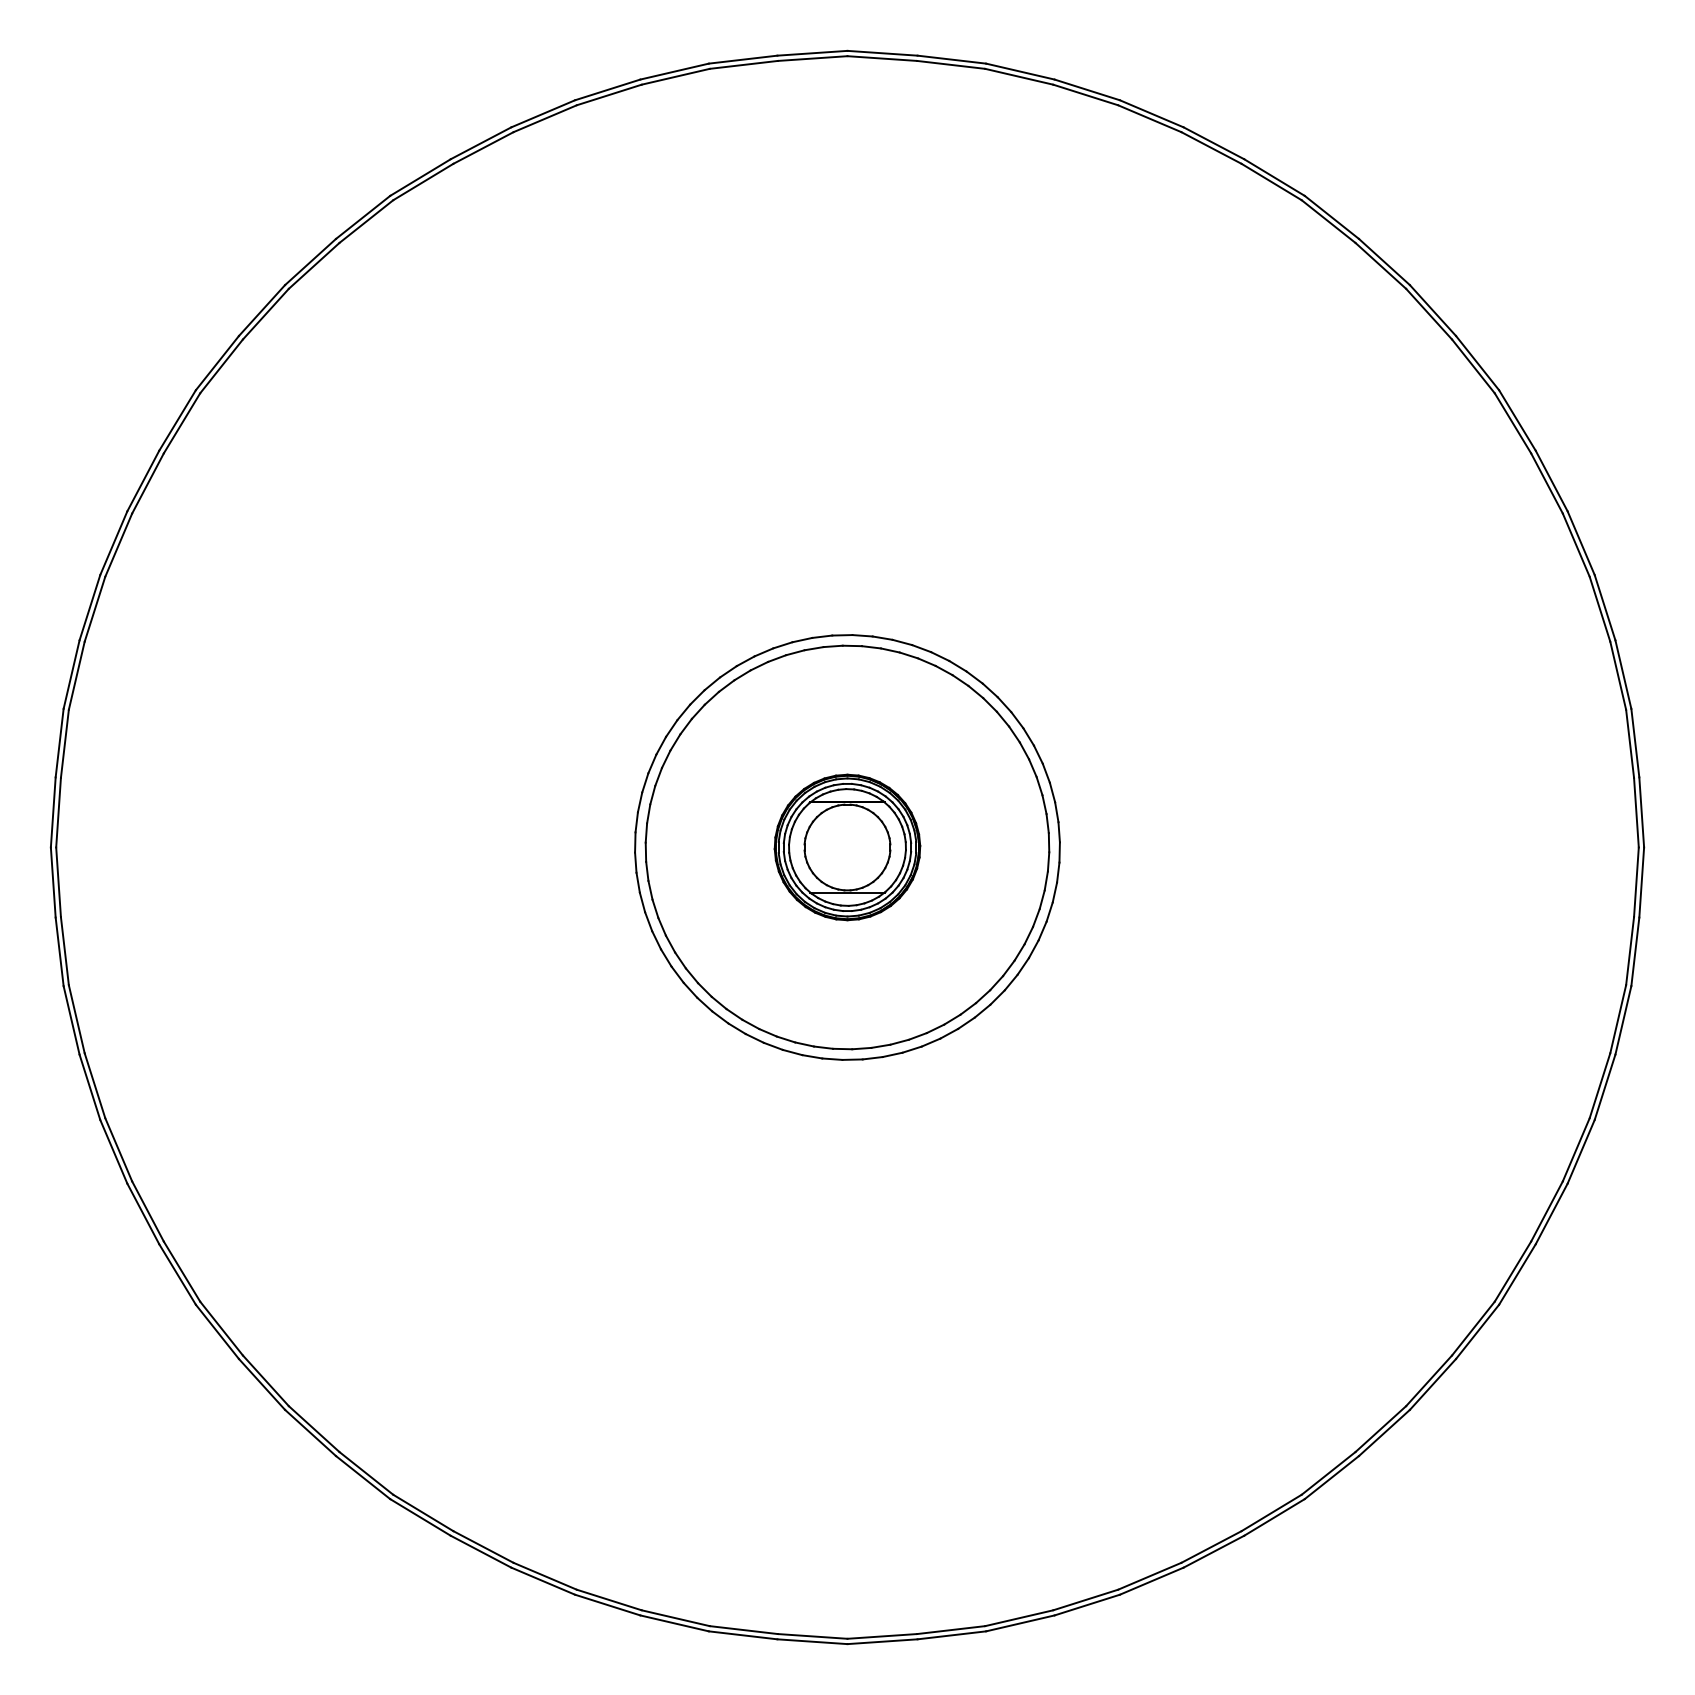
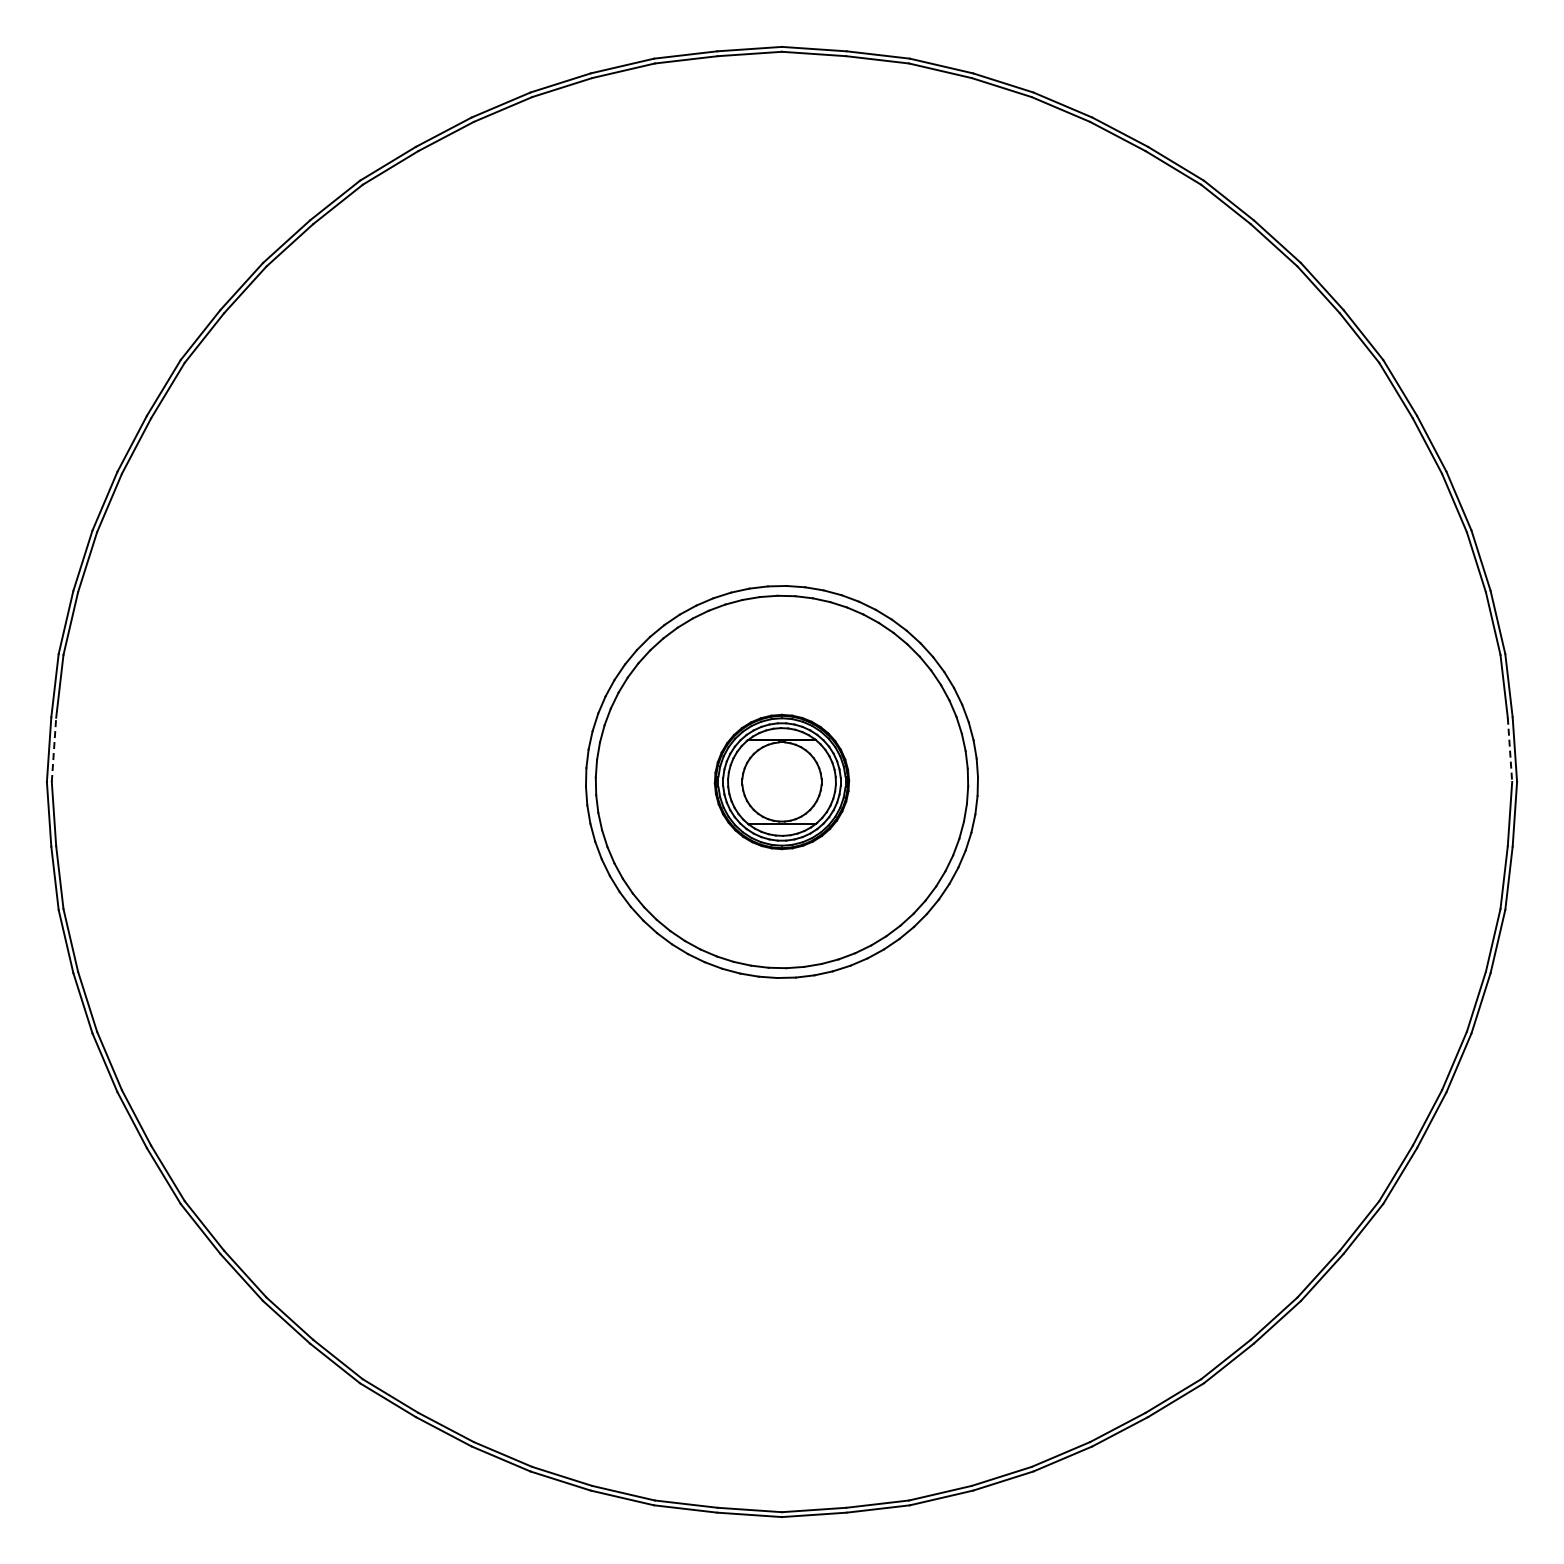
line: (59, 812) -> (54, 749), solid -> dashed
line: (1636, 813) -> (1510, 750), solid -> dashed

